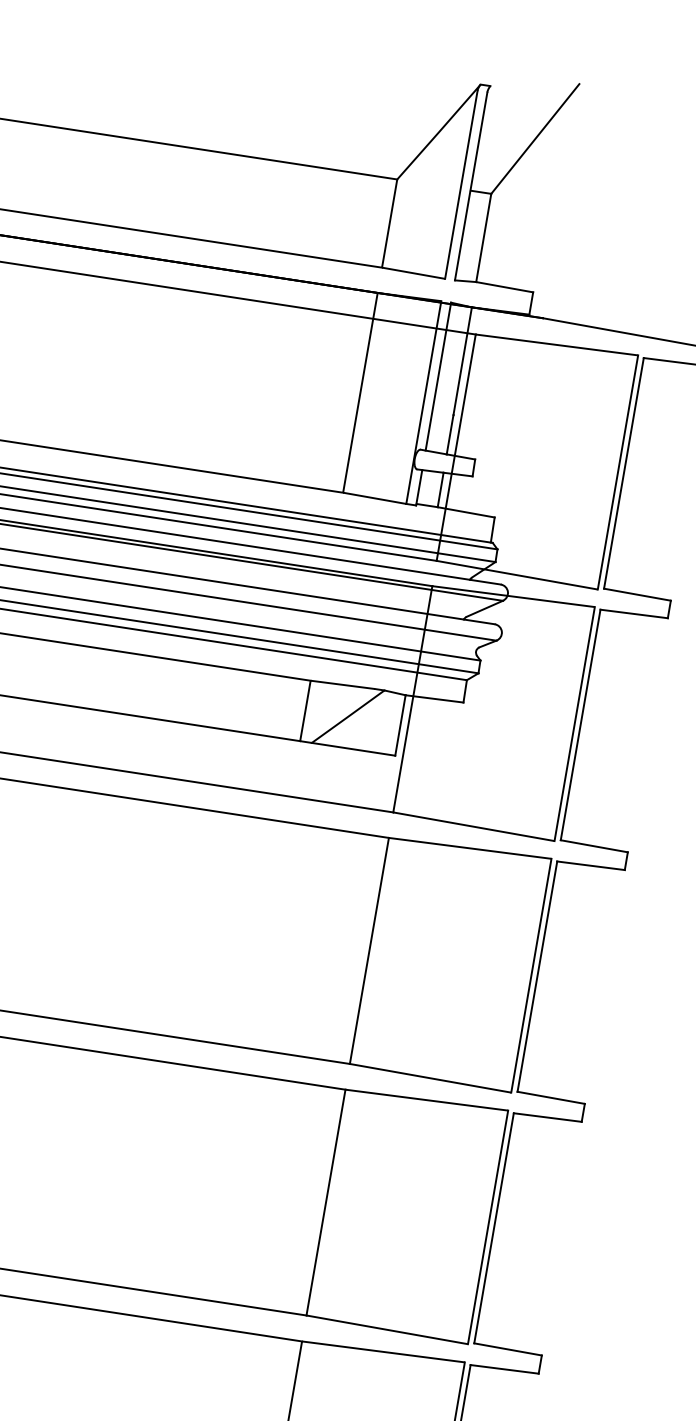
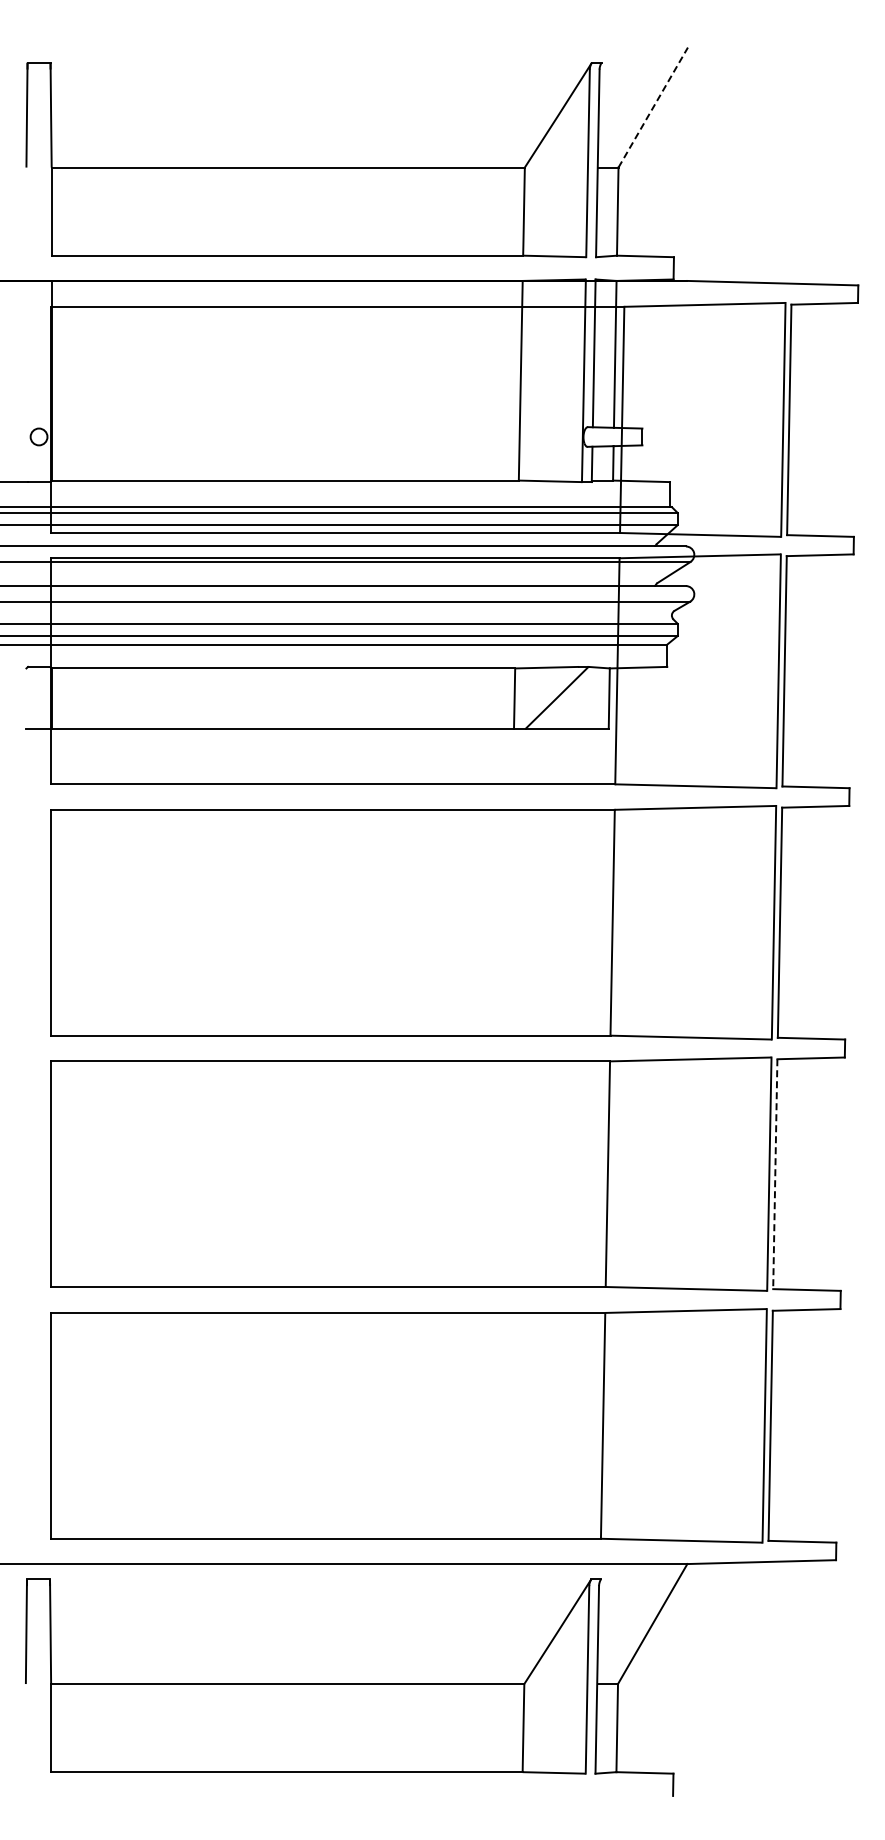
line: (535, 138) -> (653, 107), solid -> dashed
line: (494, 1228) -> (775, 1174), solid -> dashed

